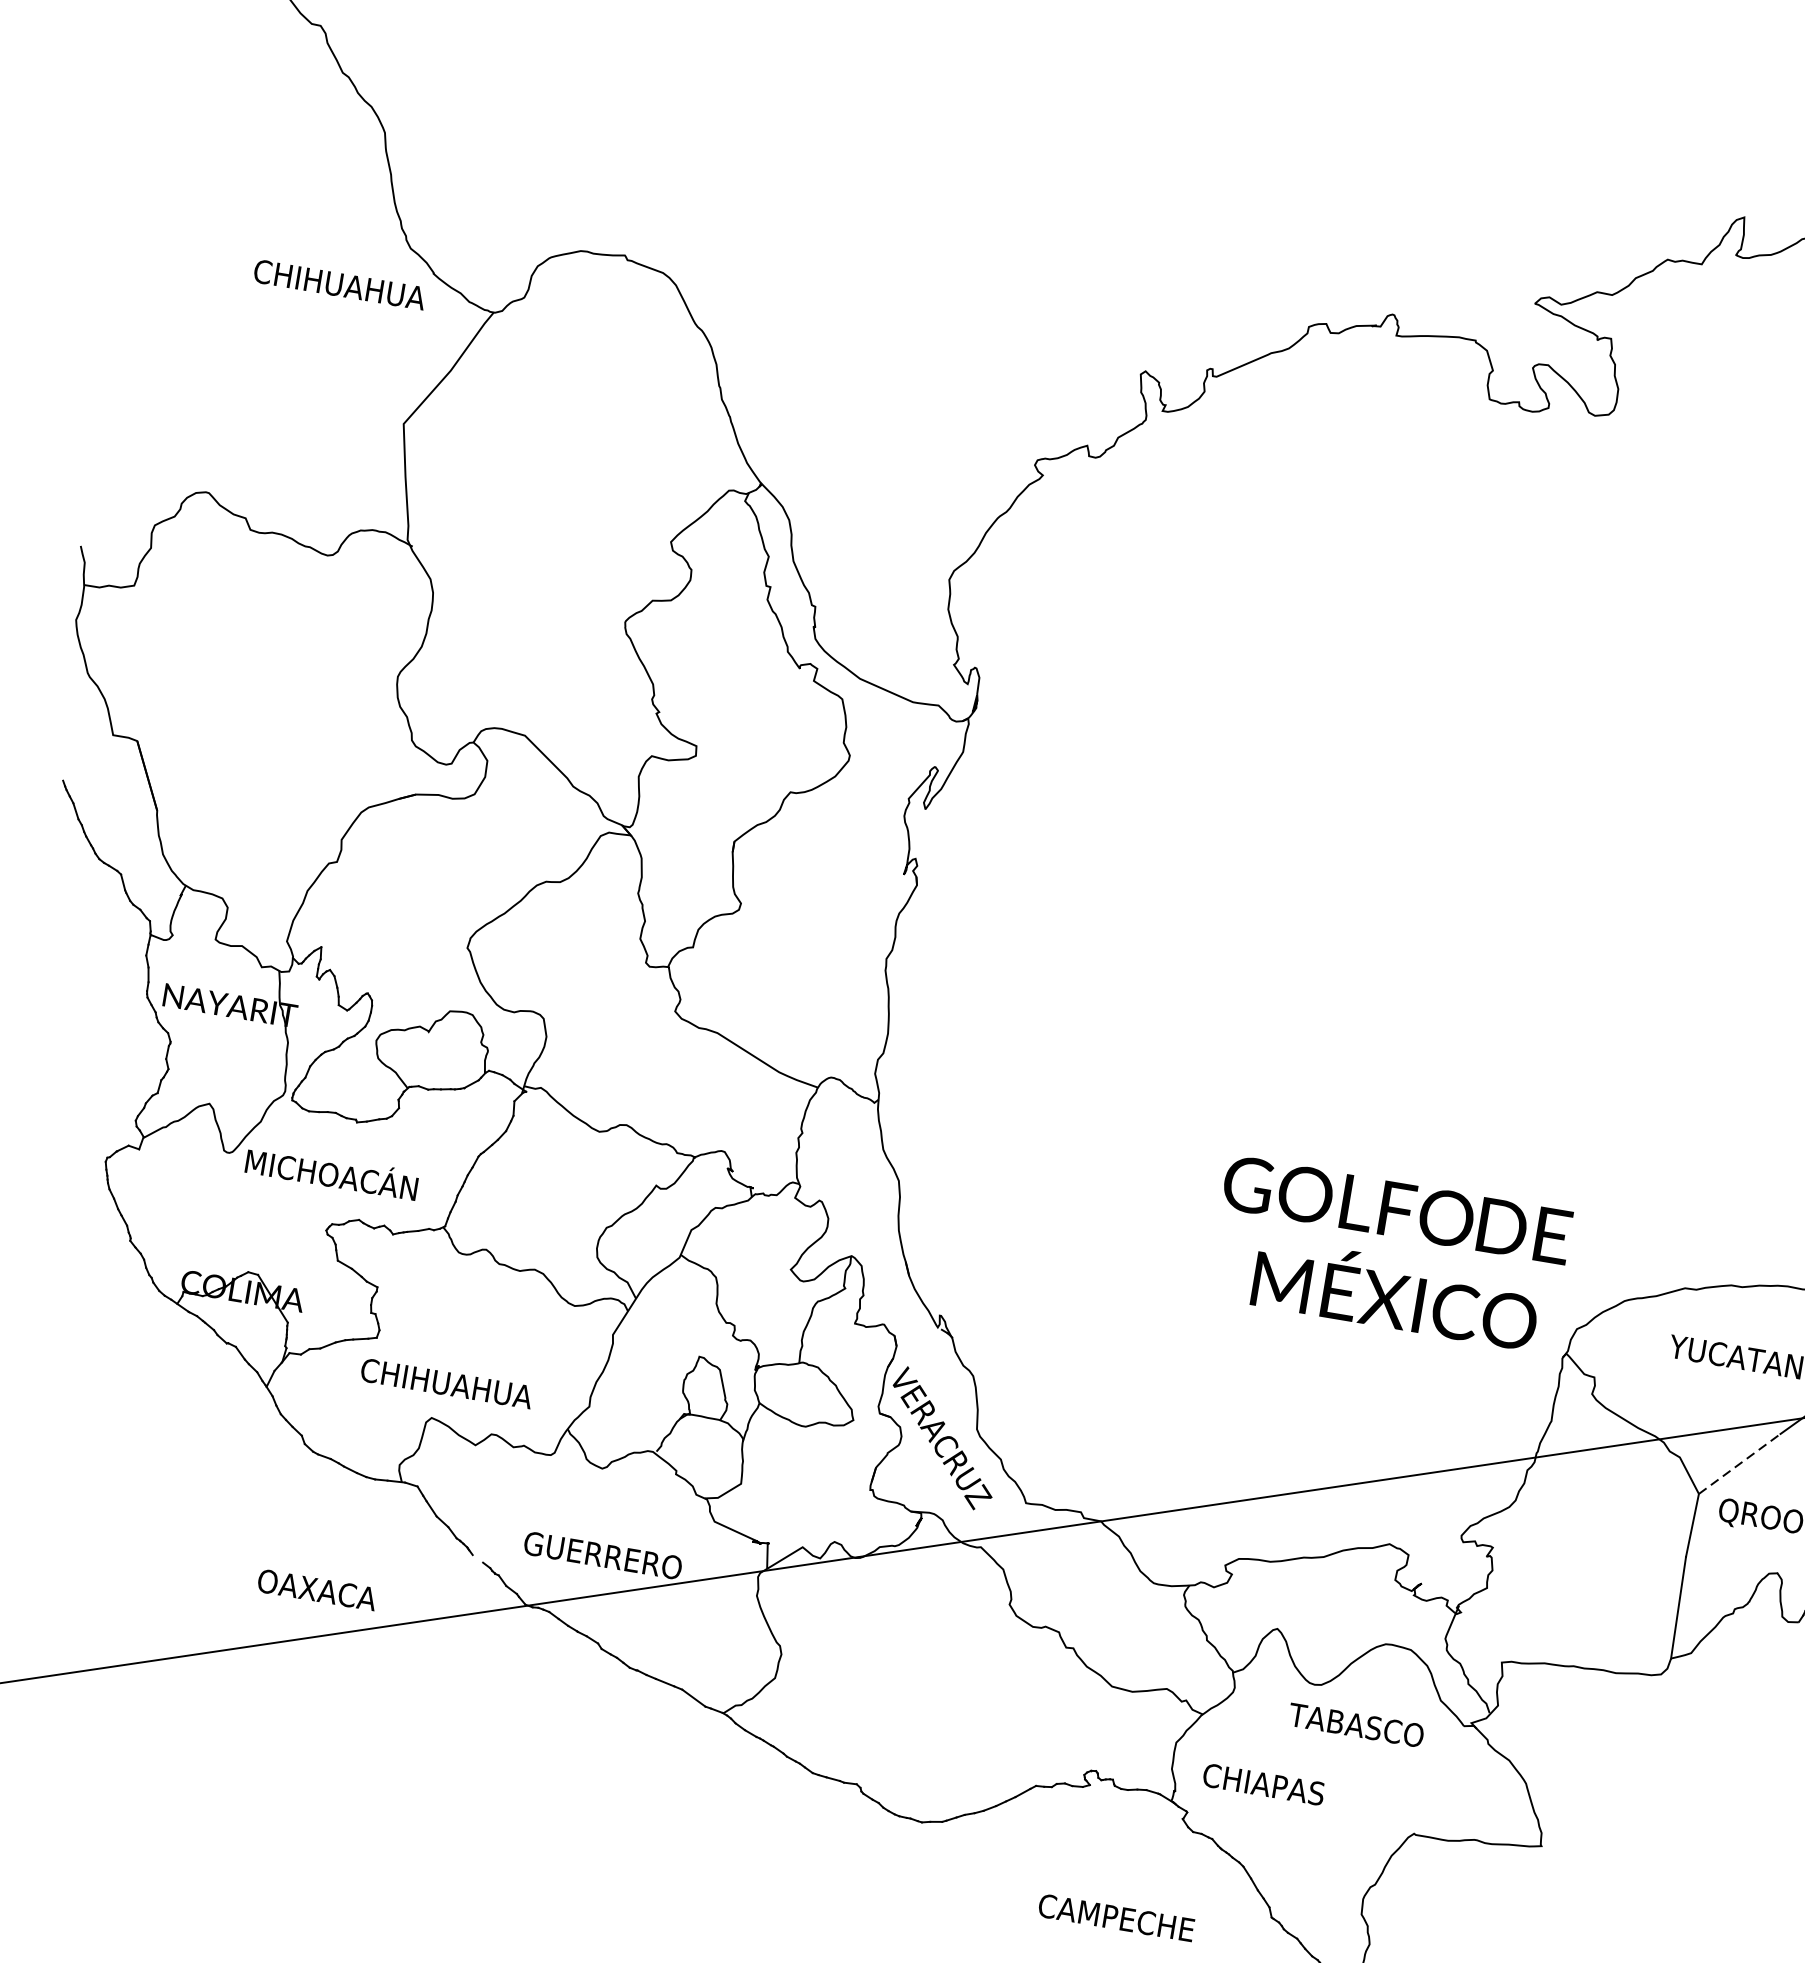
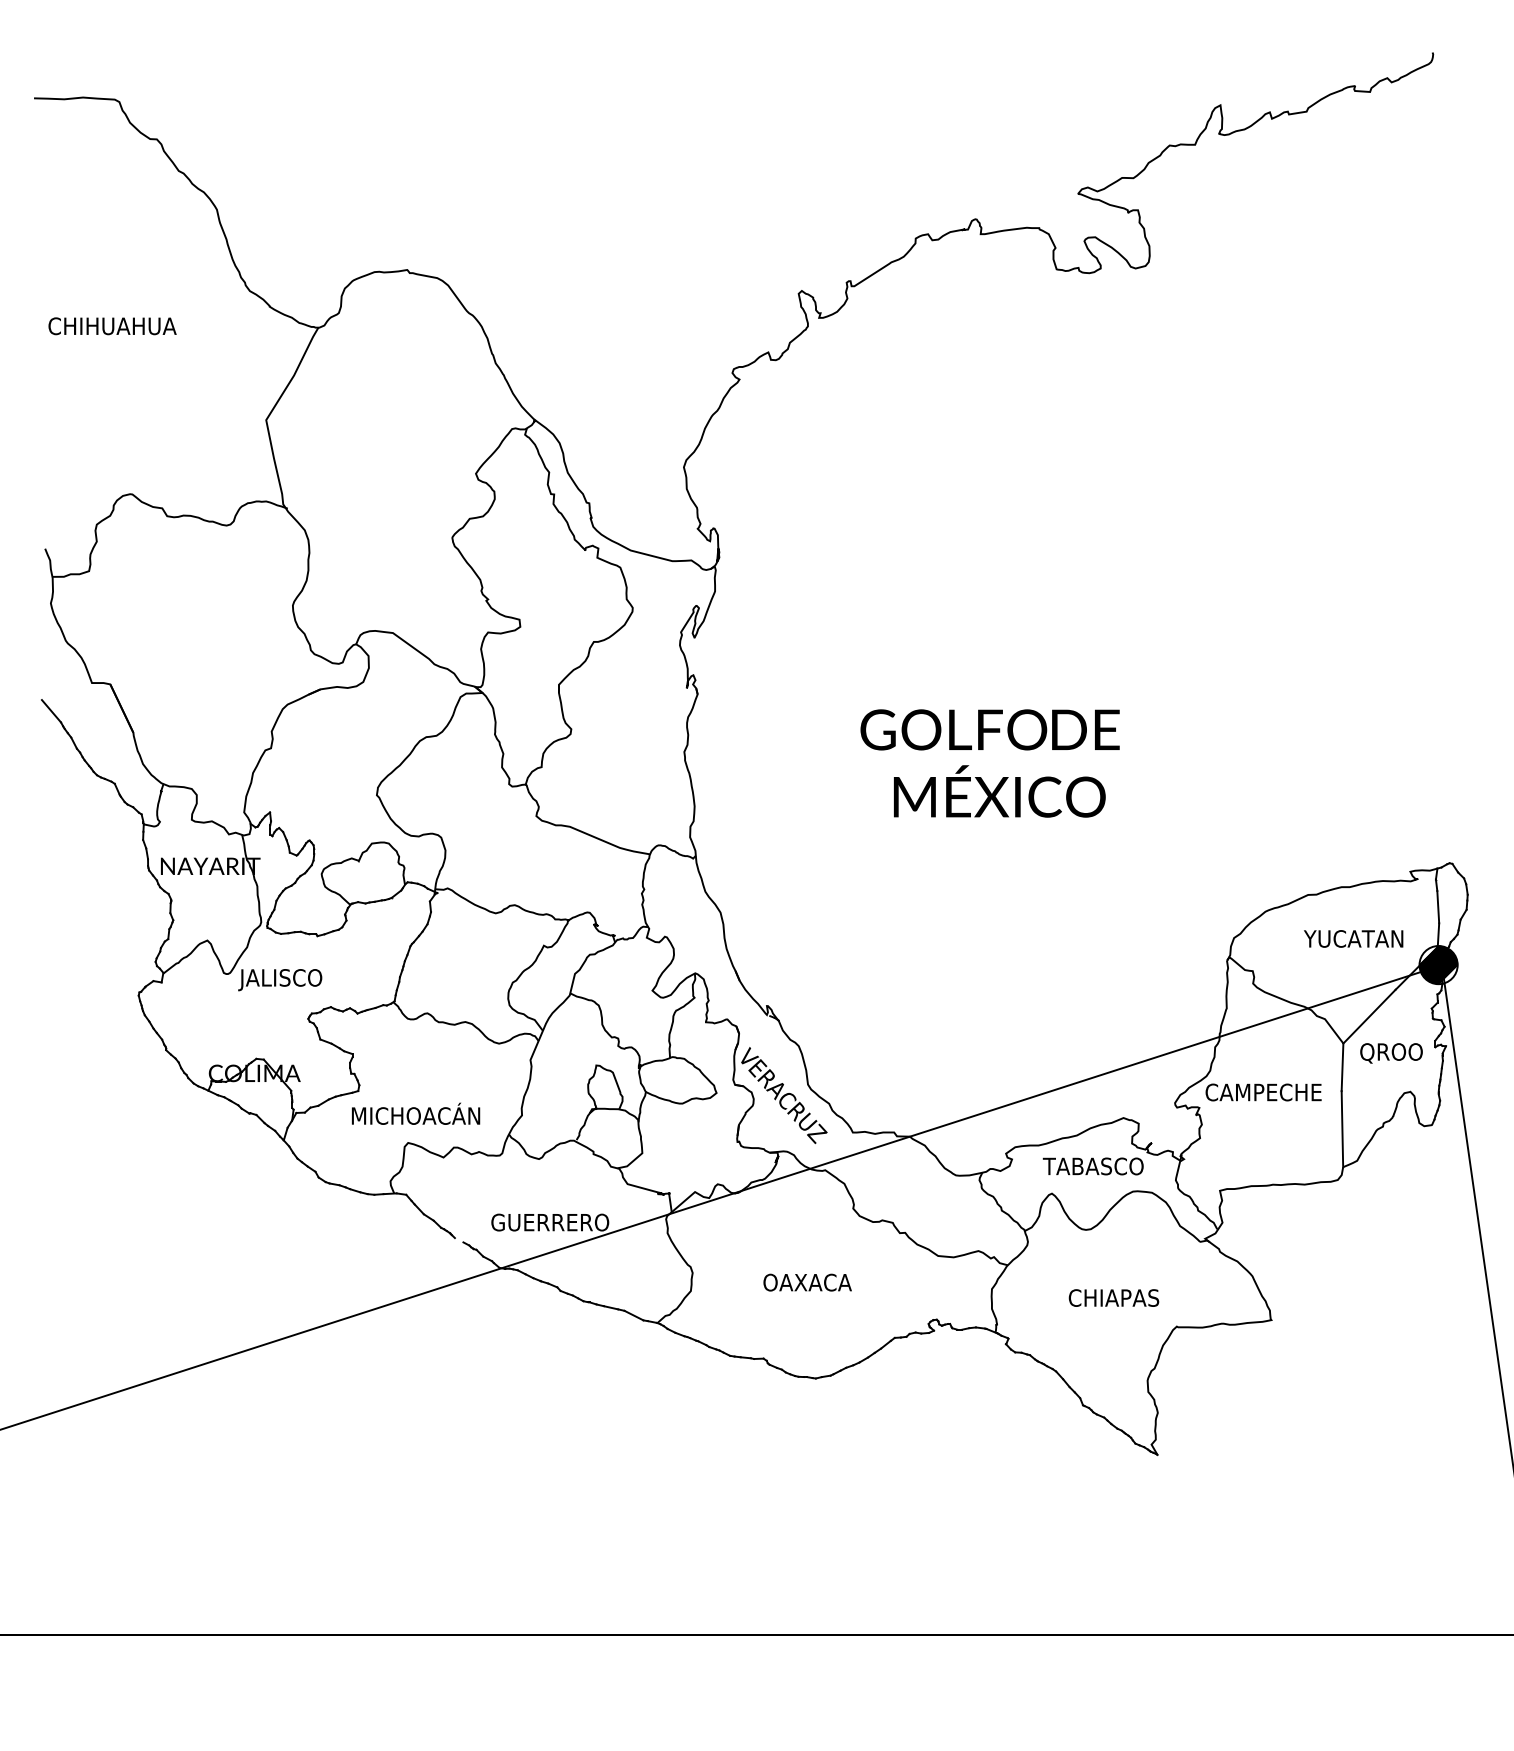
text: (339, 285) -> (112, 326), moved
line: (52, 764) -> (51, 711), added
text: (329, 1174) -> (303, 977), MICHOACÁN -> JALISCO
text: (1388, 1254) -> (989, 763), moved
text: (447, 1380) -> (415, 1113), CHIHUAHUA -> MICHOACÁN
line: (1739, 1463) -> (1369, 1016), dashed -> solid
text: (317, 1589) -> (807, 1282), moved
text: (1355, 1725) -> (1092, 1166), moved
text: (1263, 1783) -> (1113, 1297), moved
text: (1116, 1917) -> (1263, 1092), moved

